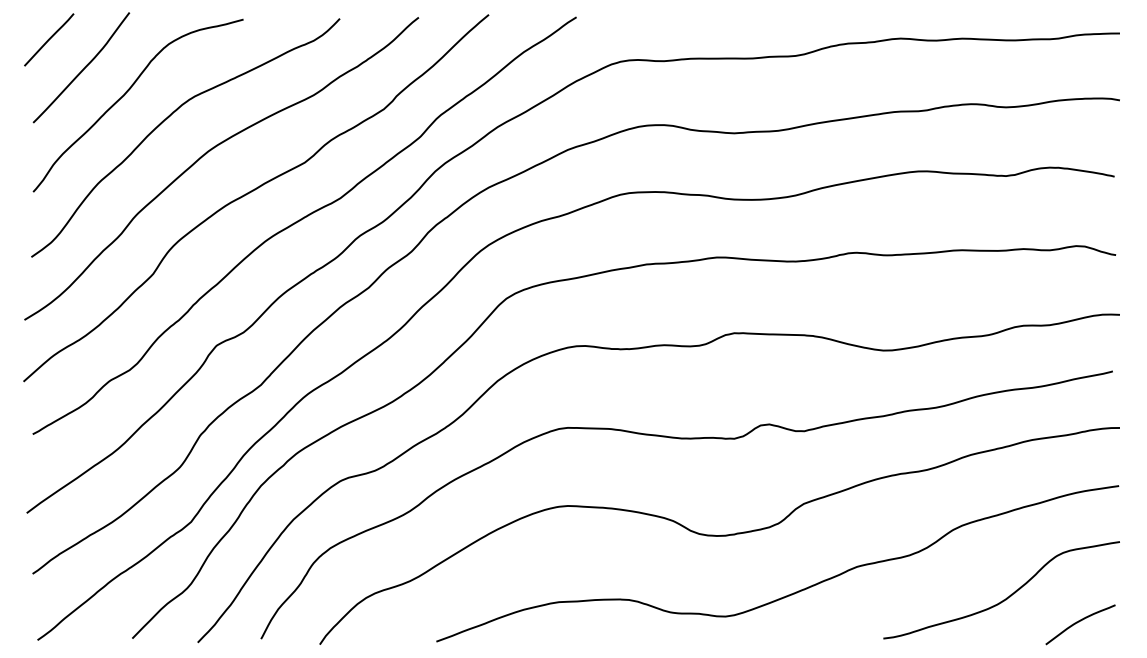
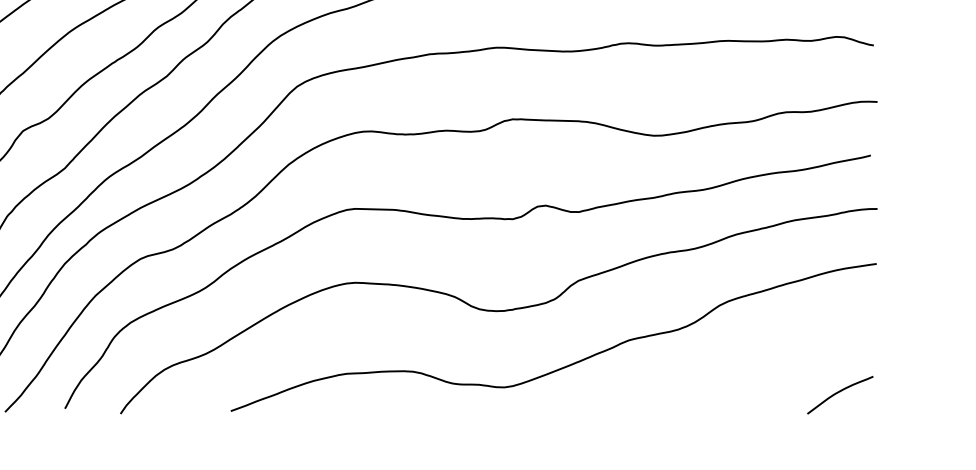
curve: (1006, 597) -> (770, 369), removed

